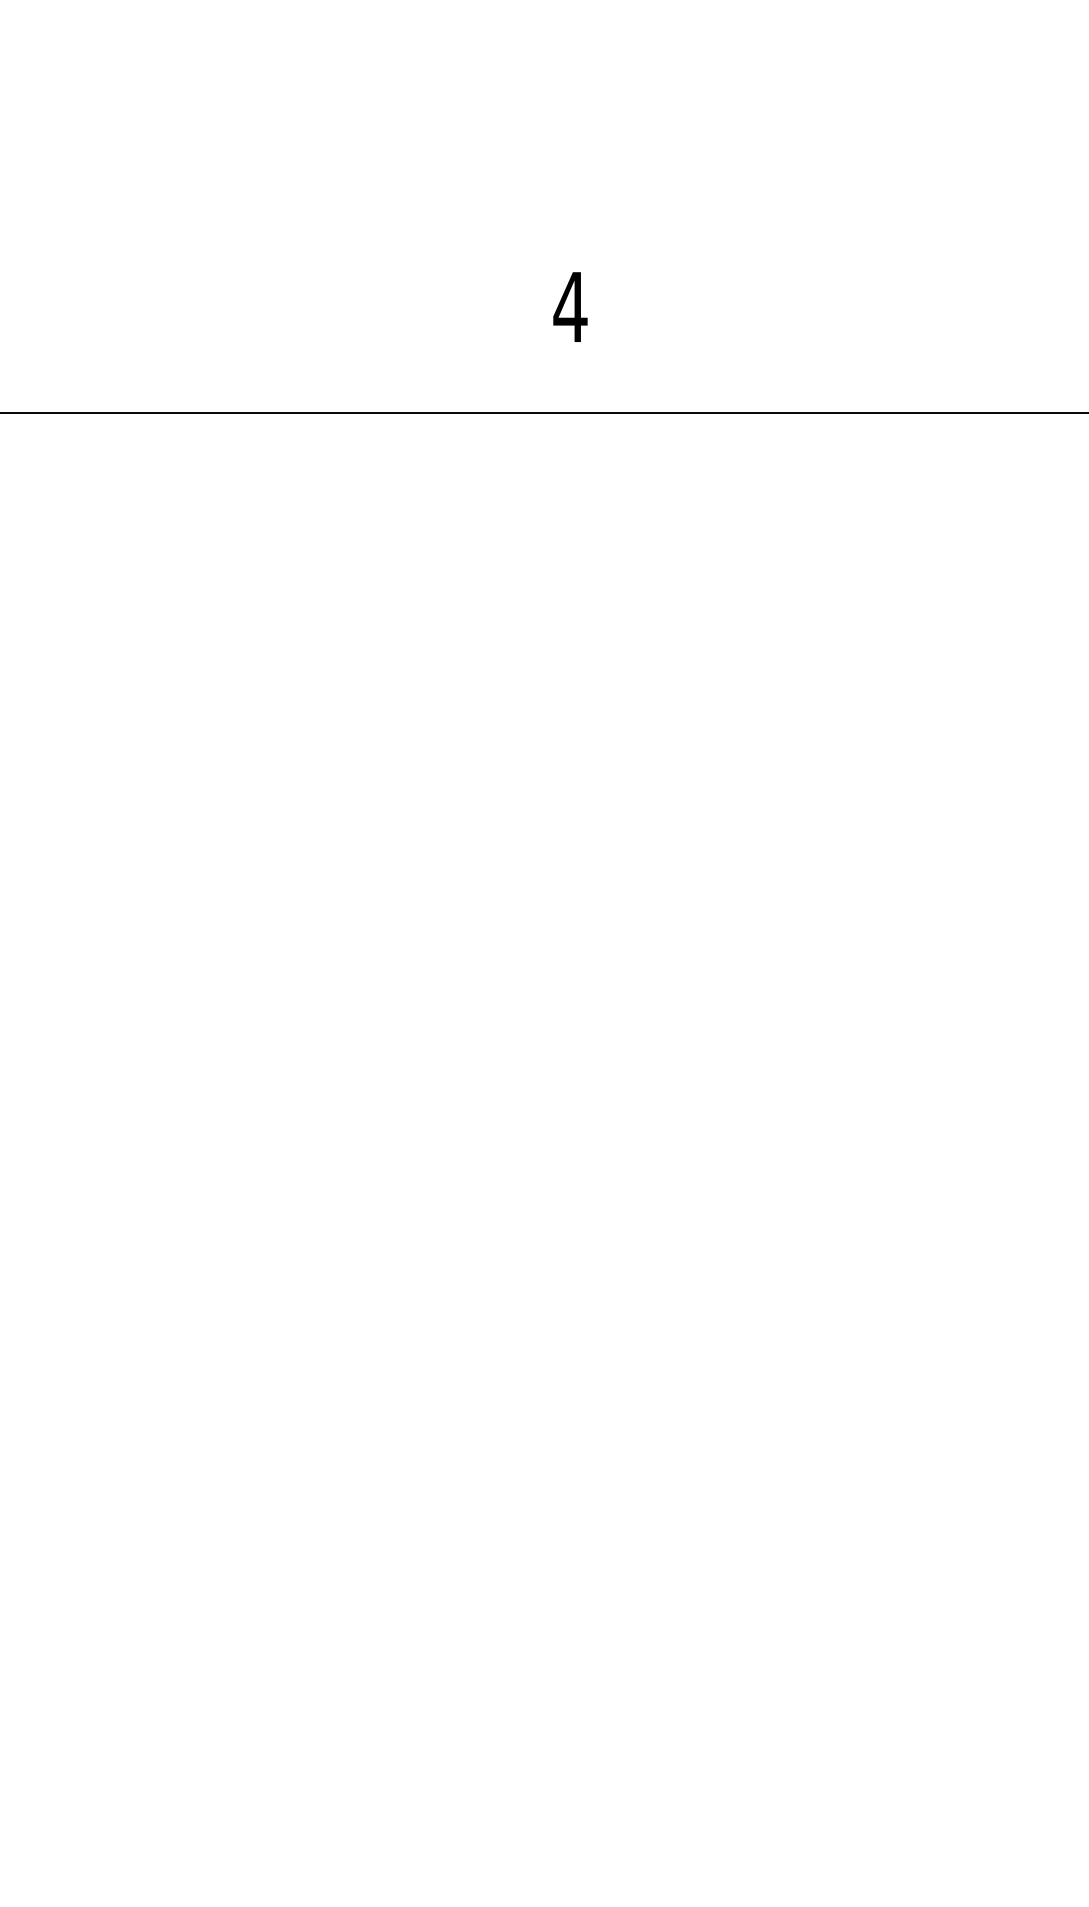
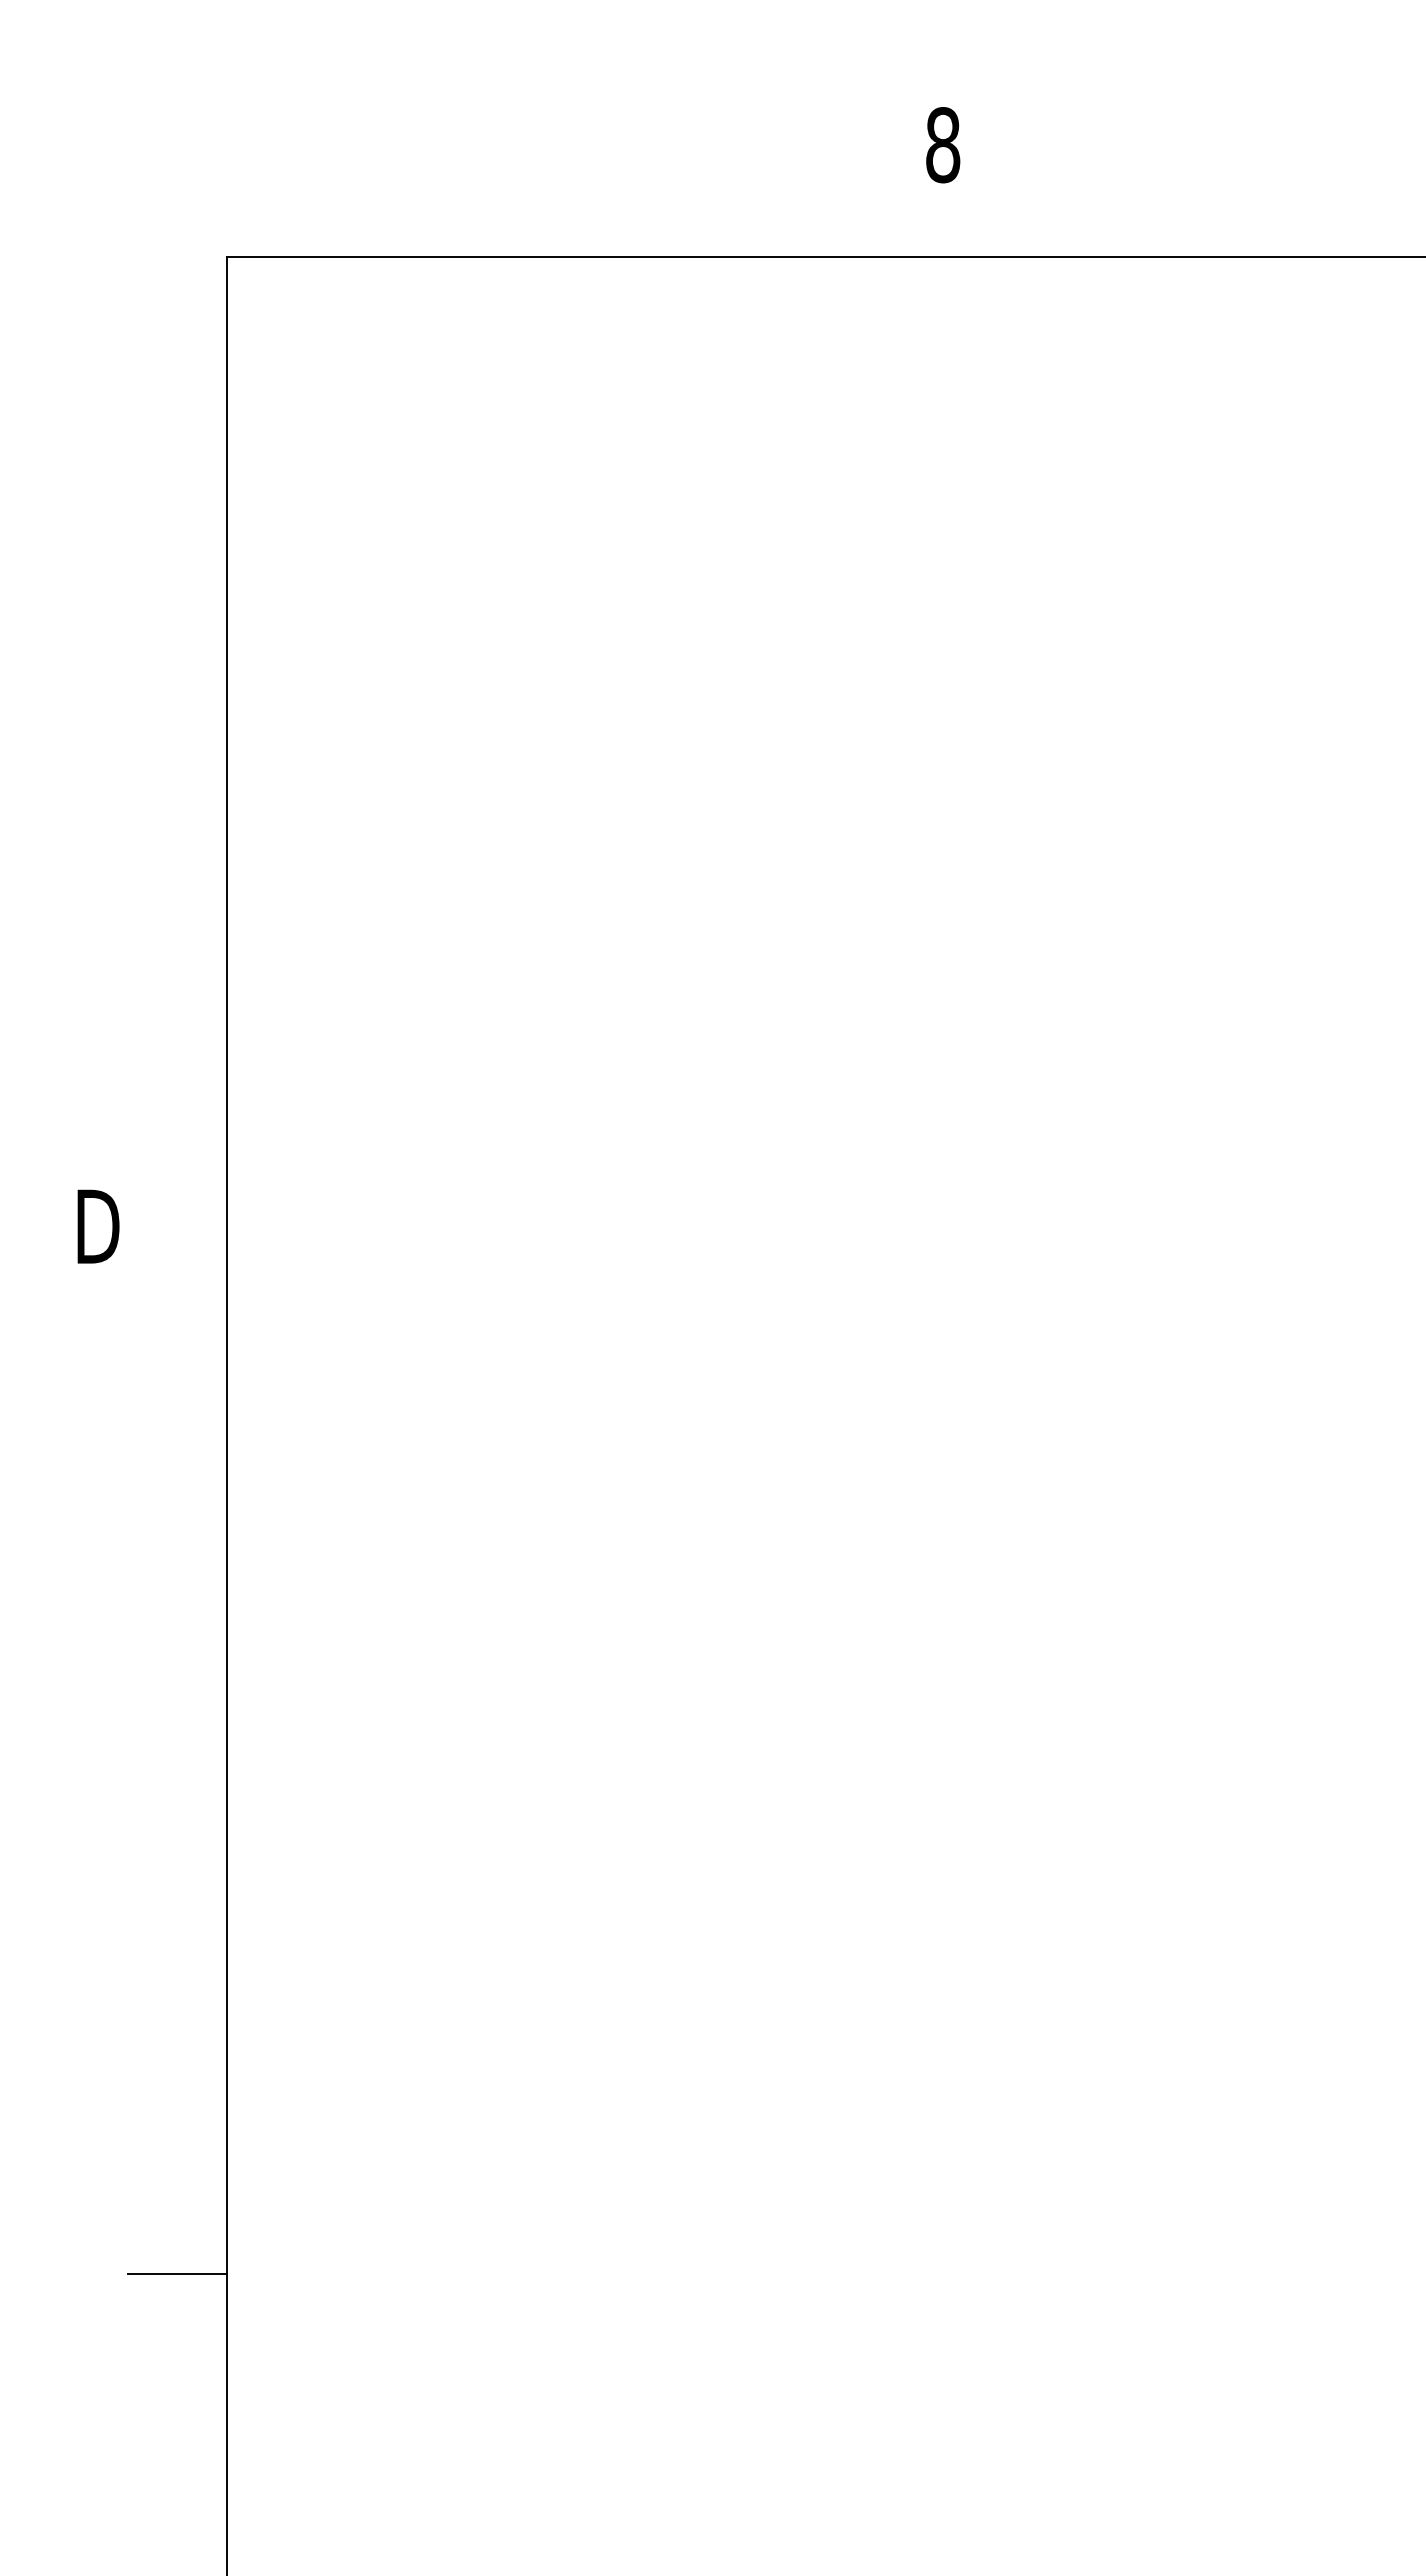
text: (569, 307) -> (942, 145), 4 -> 8

